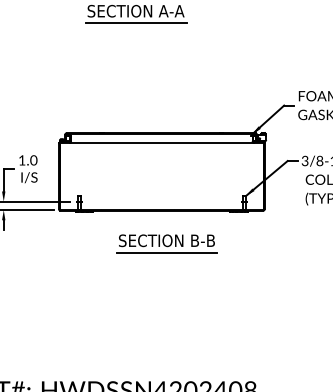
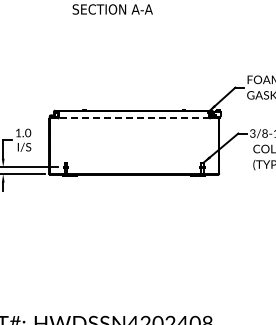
line: (135, 23) -> (112, 19), removed
line: (161, 142) -> (133, 118), solid -> dashed
part: (167, 244) -> (138, 202), removed

